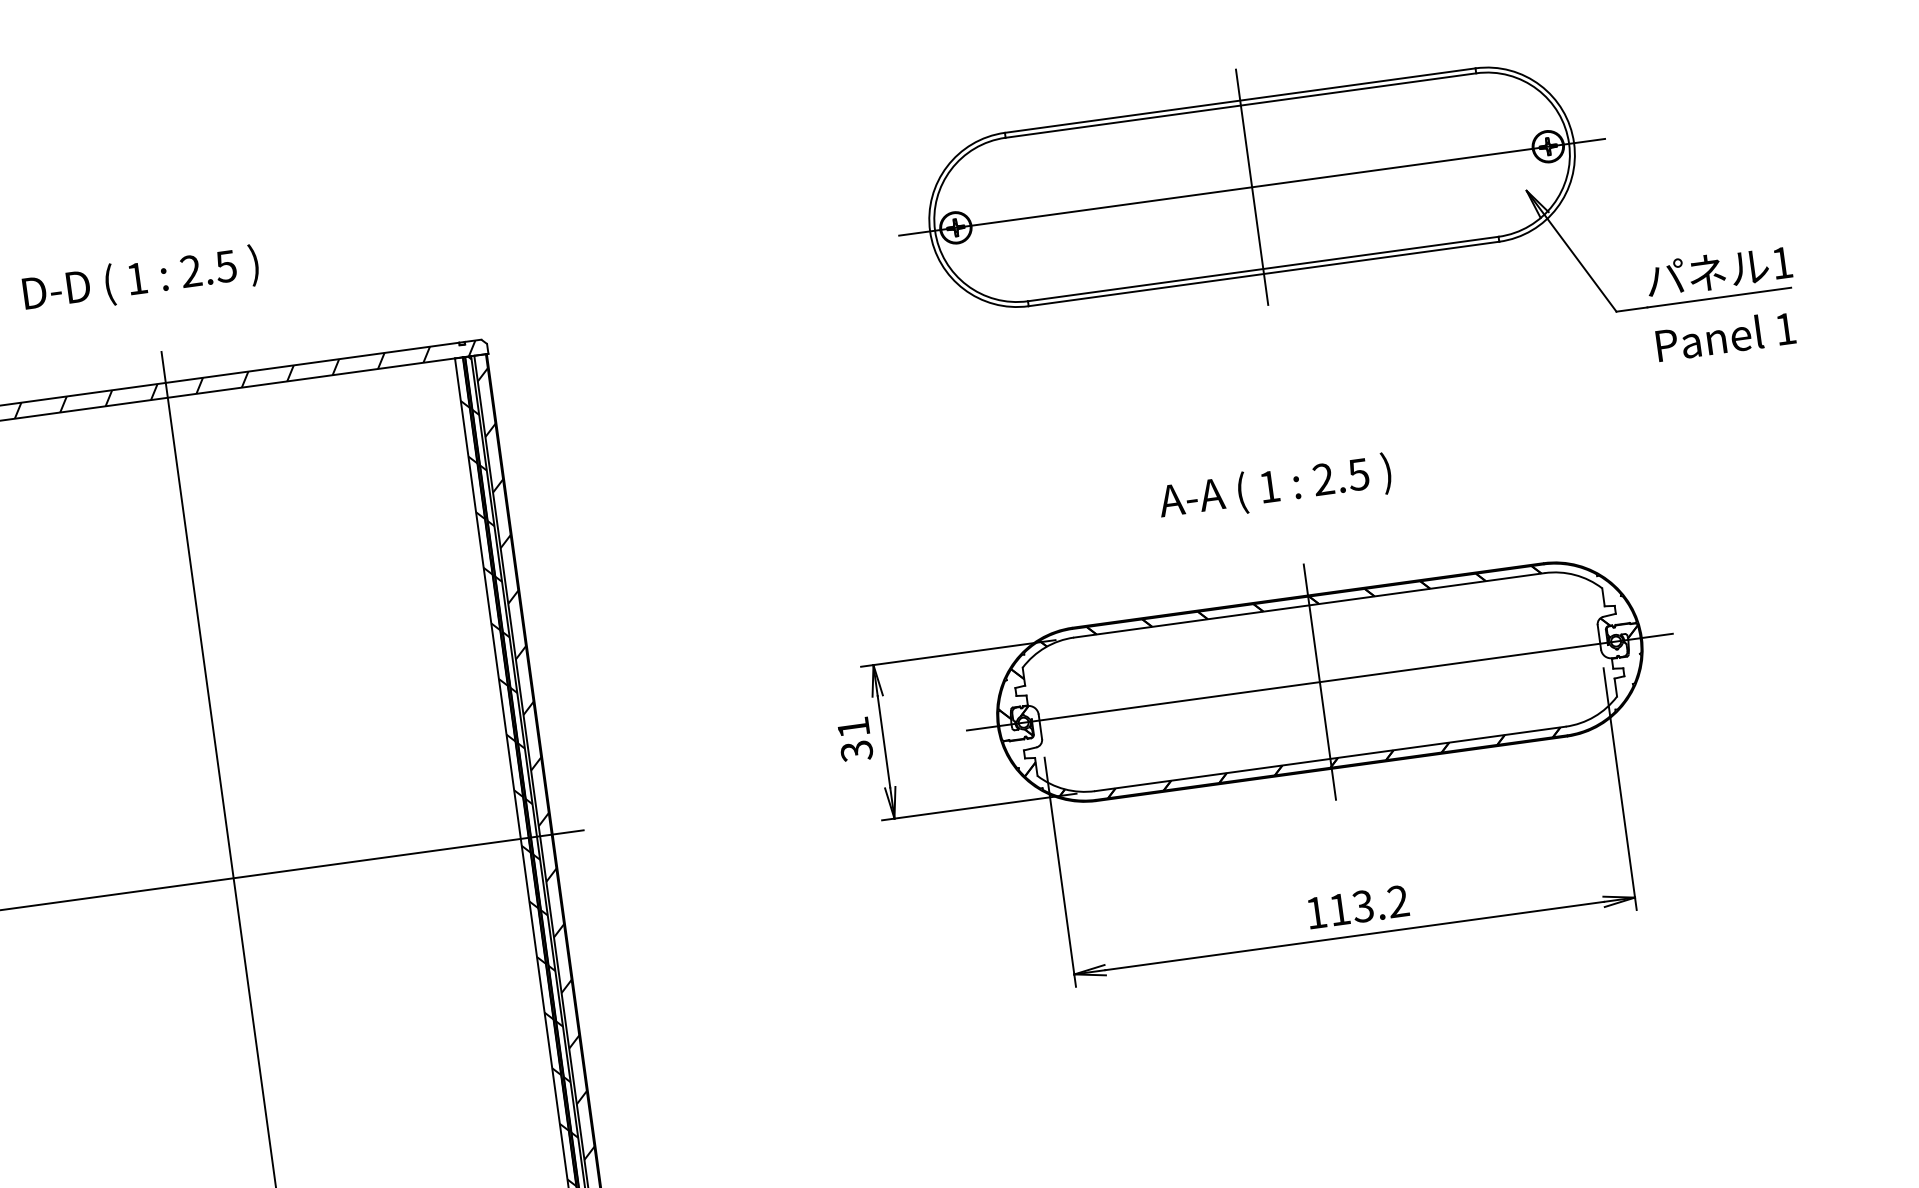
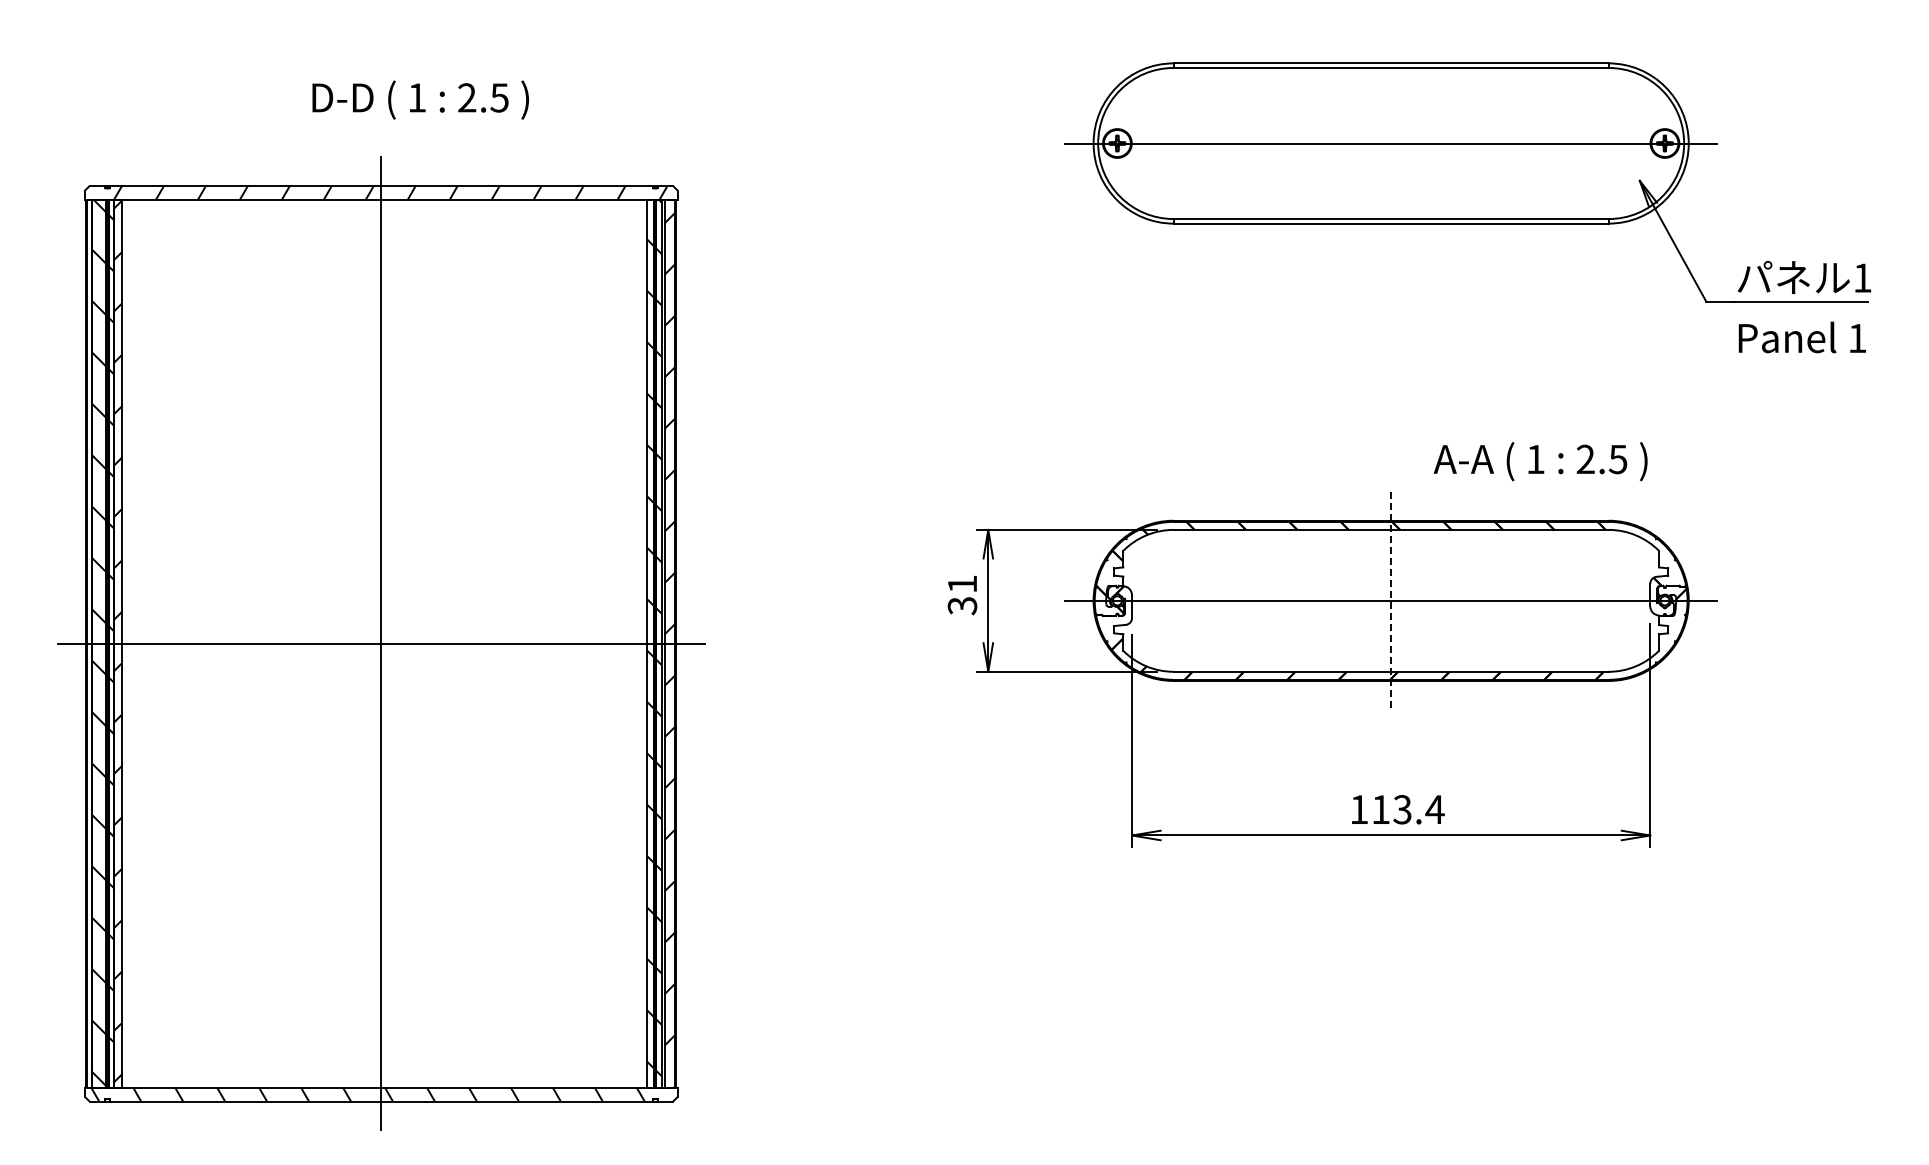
line: (1252, 187) -> (1391, 143), removed
text: (140, 279) -> (420, 99), moved
text: (1274, 488) -> (1540, 461), moved
line: (1320, 681) -> (1391, 600), solid -> dashed
text: (1397, 901) -> (1434, 809), 113.2 -> 113.4

